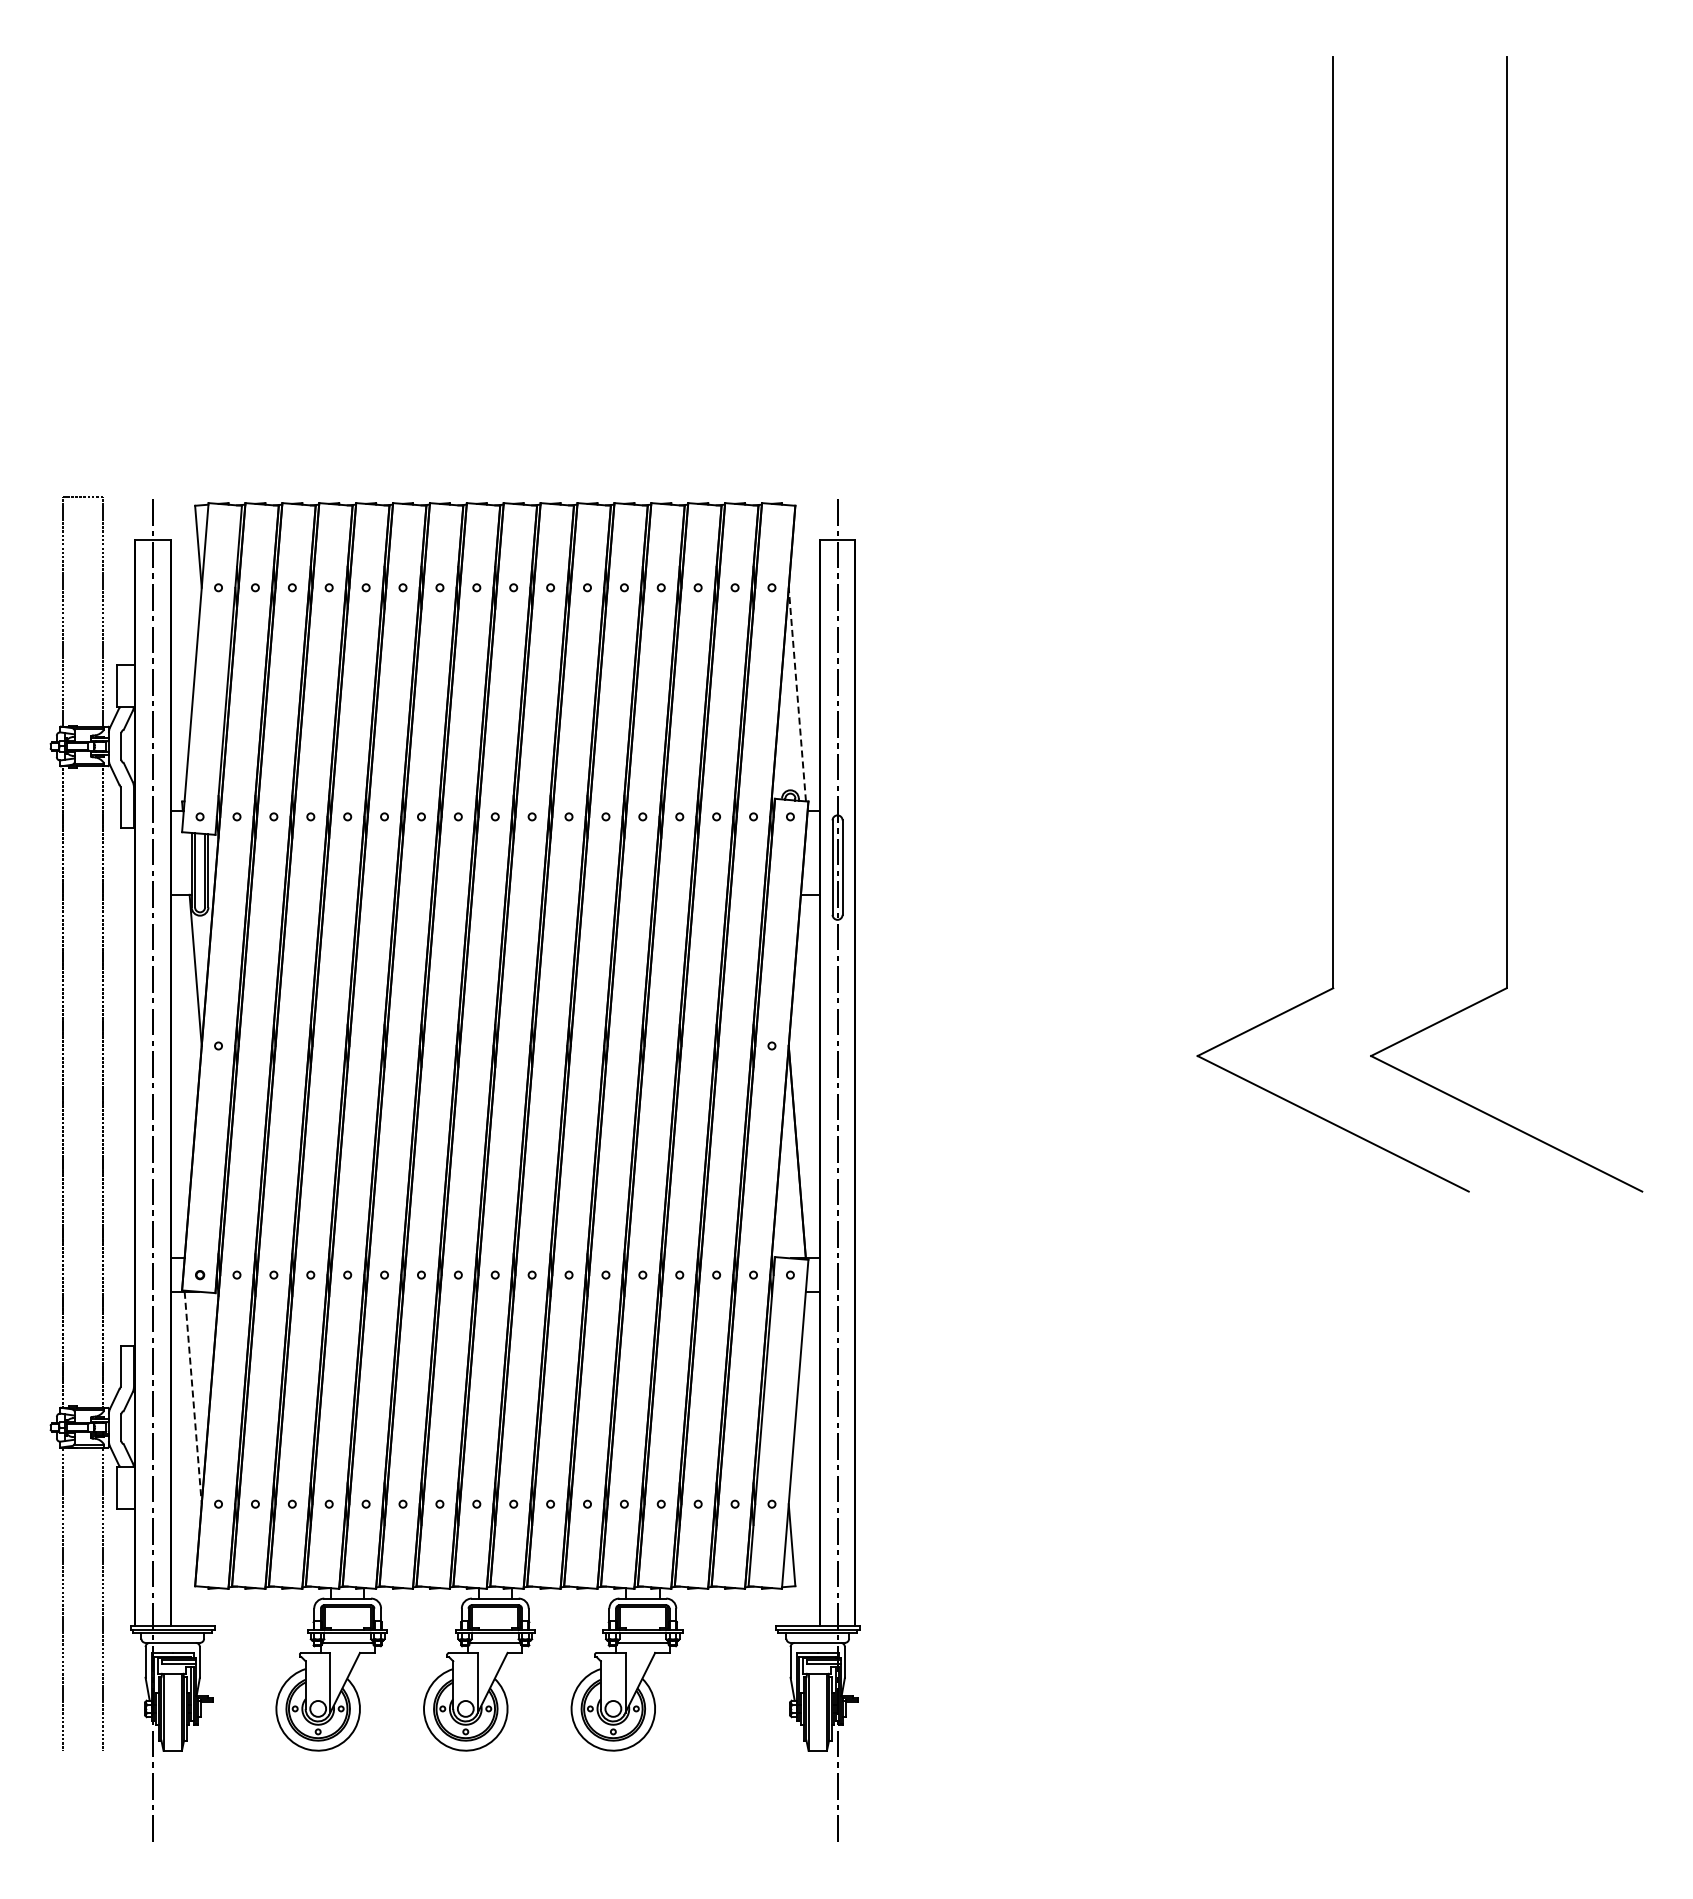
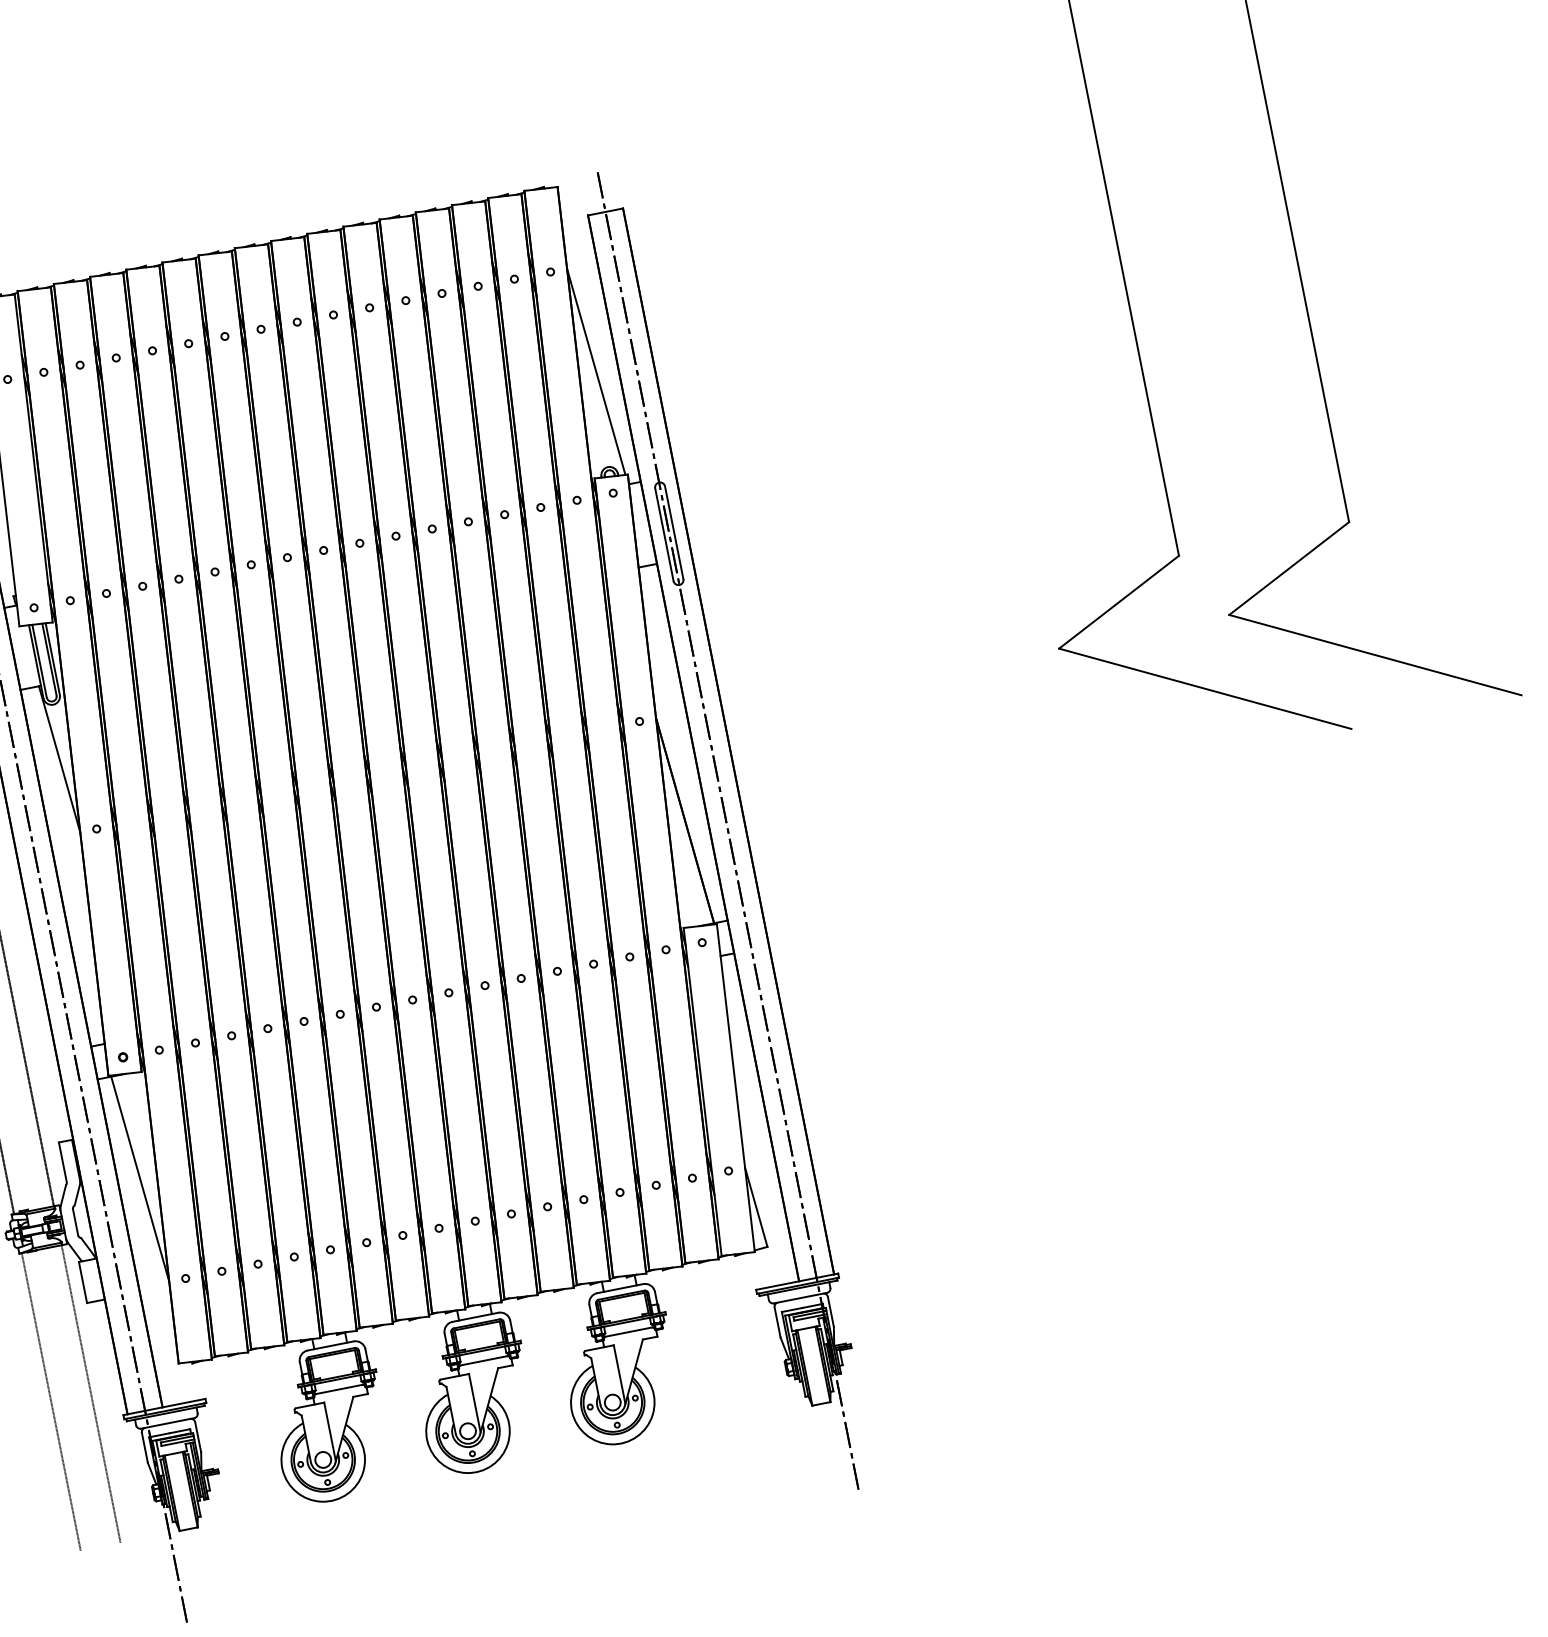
line: (797, 694) -> (596, 371), dashed -> solid
line: (193, 1398) -> (140, 1179), dashed -> solid

